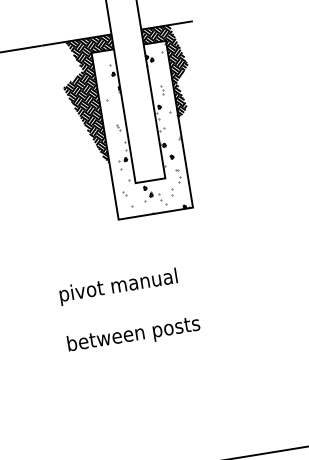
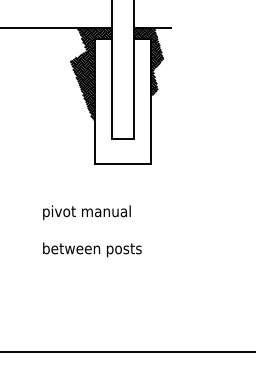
hatch: (146, 129) -> (125, 101), removed

